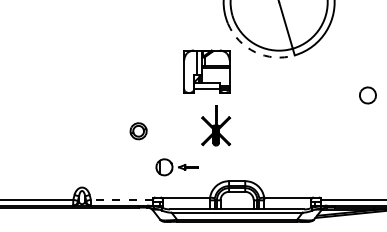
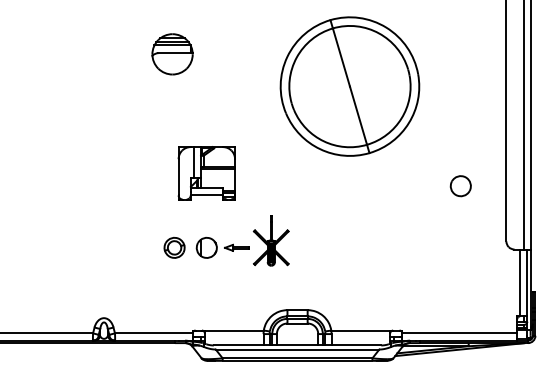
arc: (255, 52) -> (320, 149), dashed -> solid
part: (206, 71) -> (206, 173), moved
part: (367, 95) -> (460, 186), moved
part: (177, 167) -> (222, 247), moved
line: (121, 199) -> (153, 333), dashed -> solid

